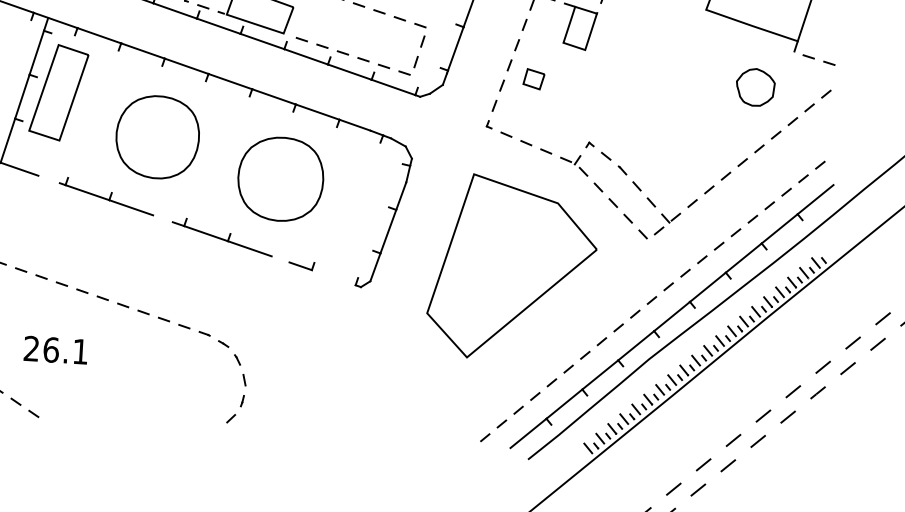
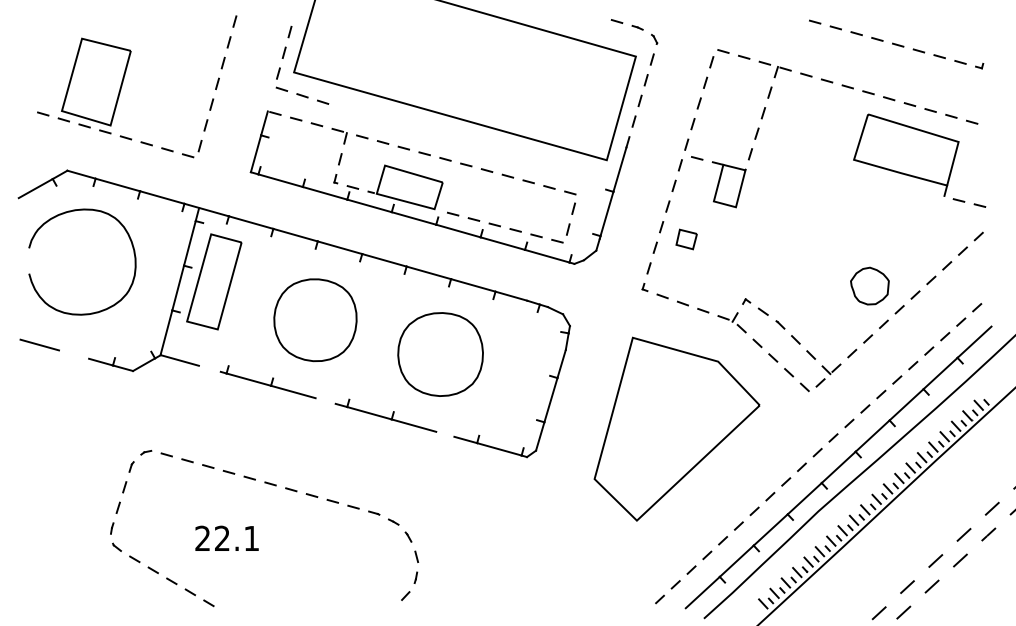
part: (755, 86) -> (869, 285), moved
line: (333, 277) -> (499, 449), added
text: (51, 349) -> (222, 538), 26.1 -> 22.1

